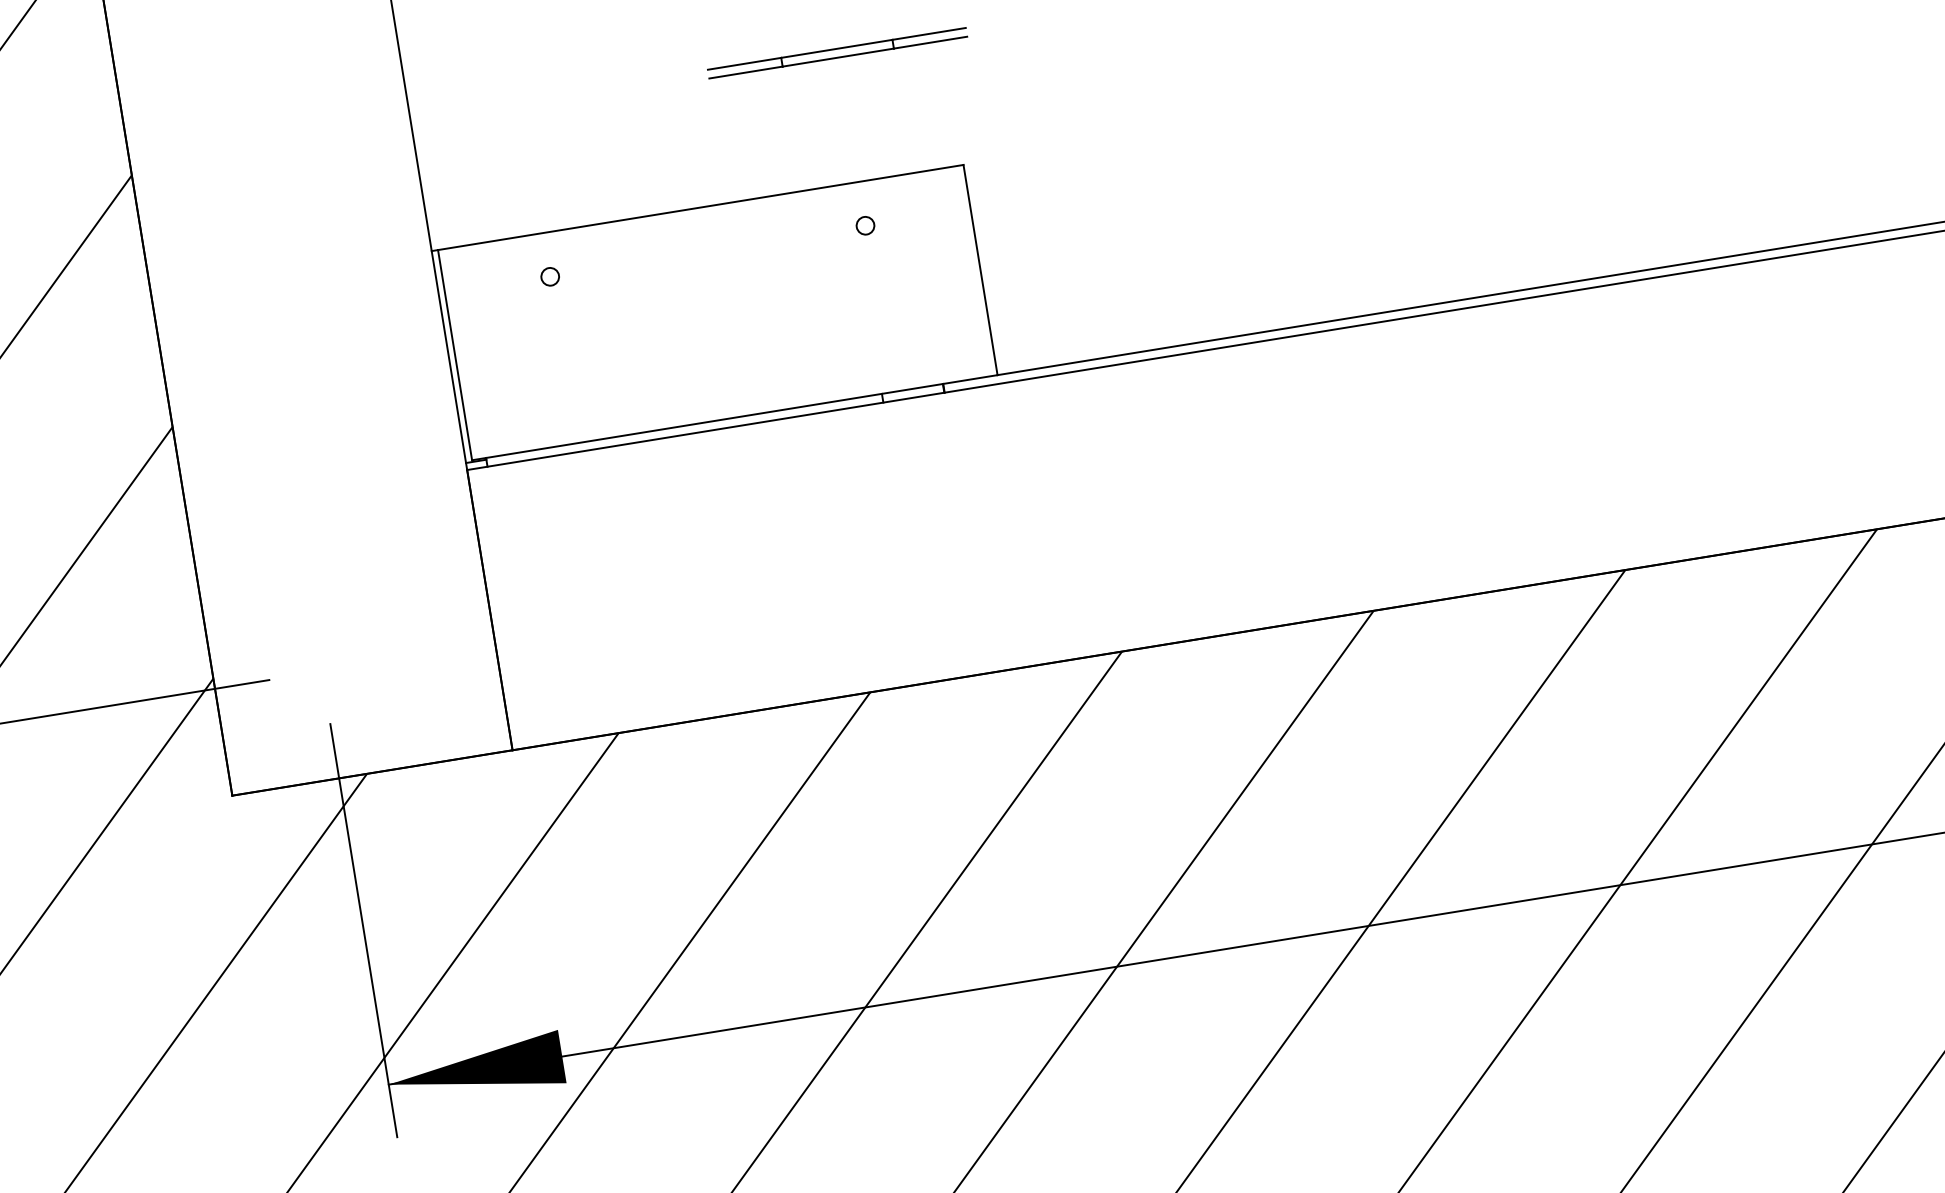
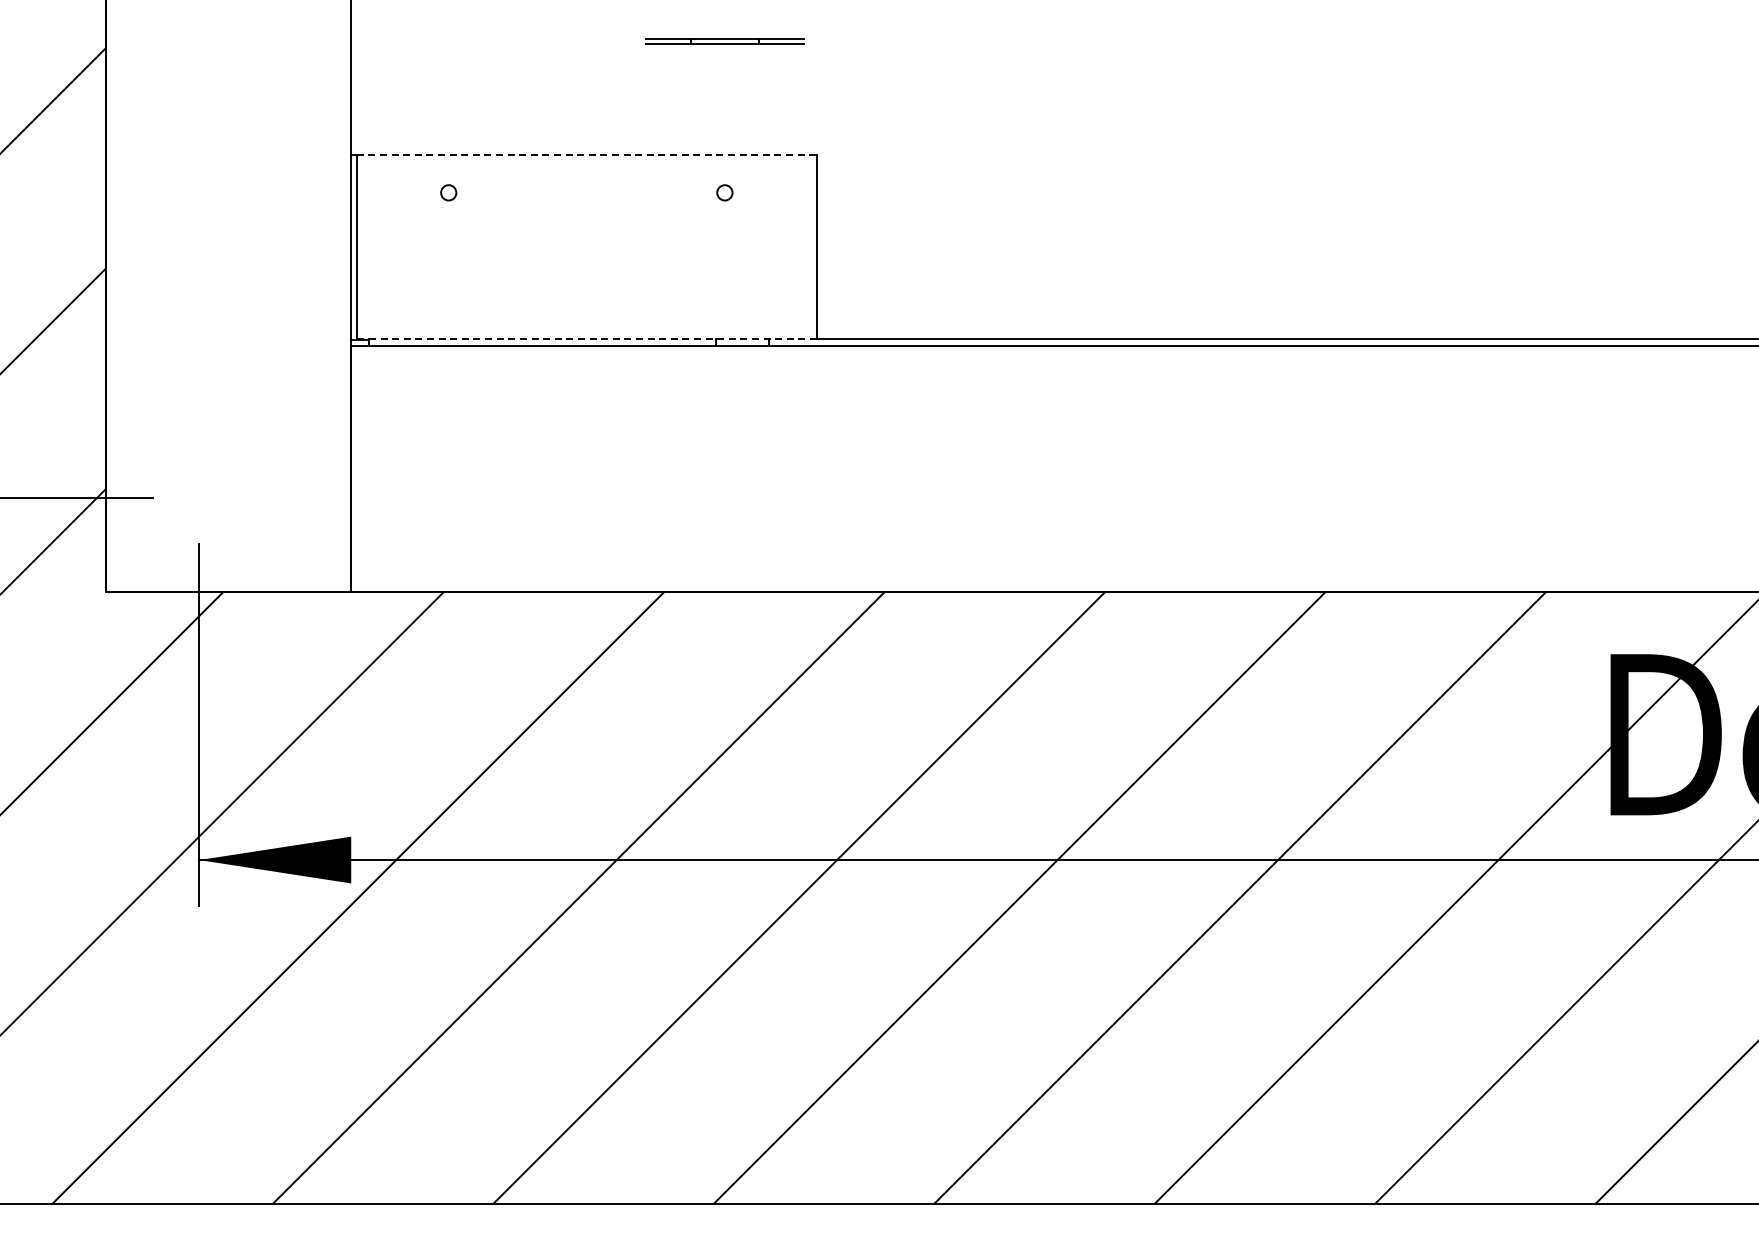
part: (837, 53) -> (724, 41), size x0.7
line: (701, 207) -> (587, 154), solid -> dashed
line: (734, 417) -> (586, 338), solid -> dashed

